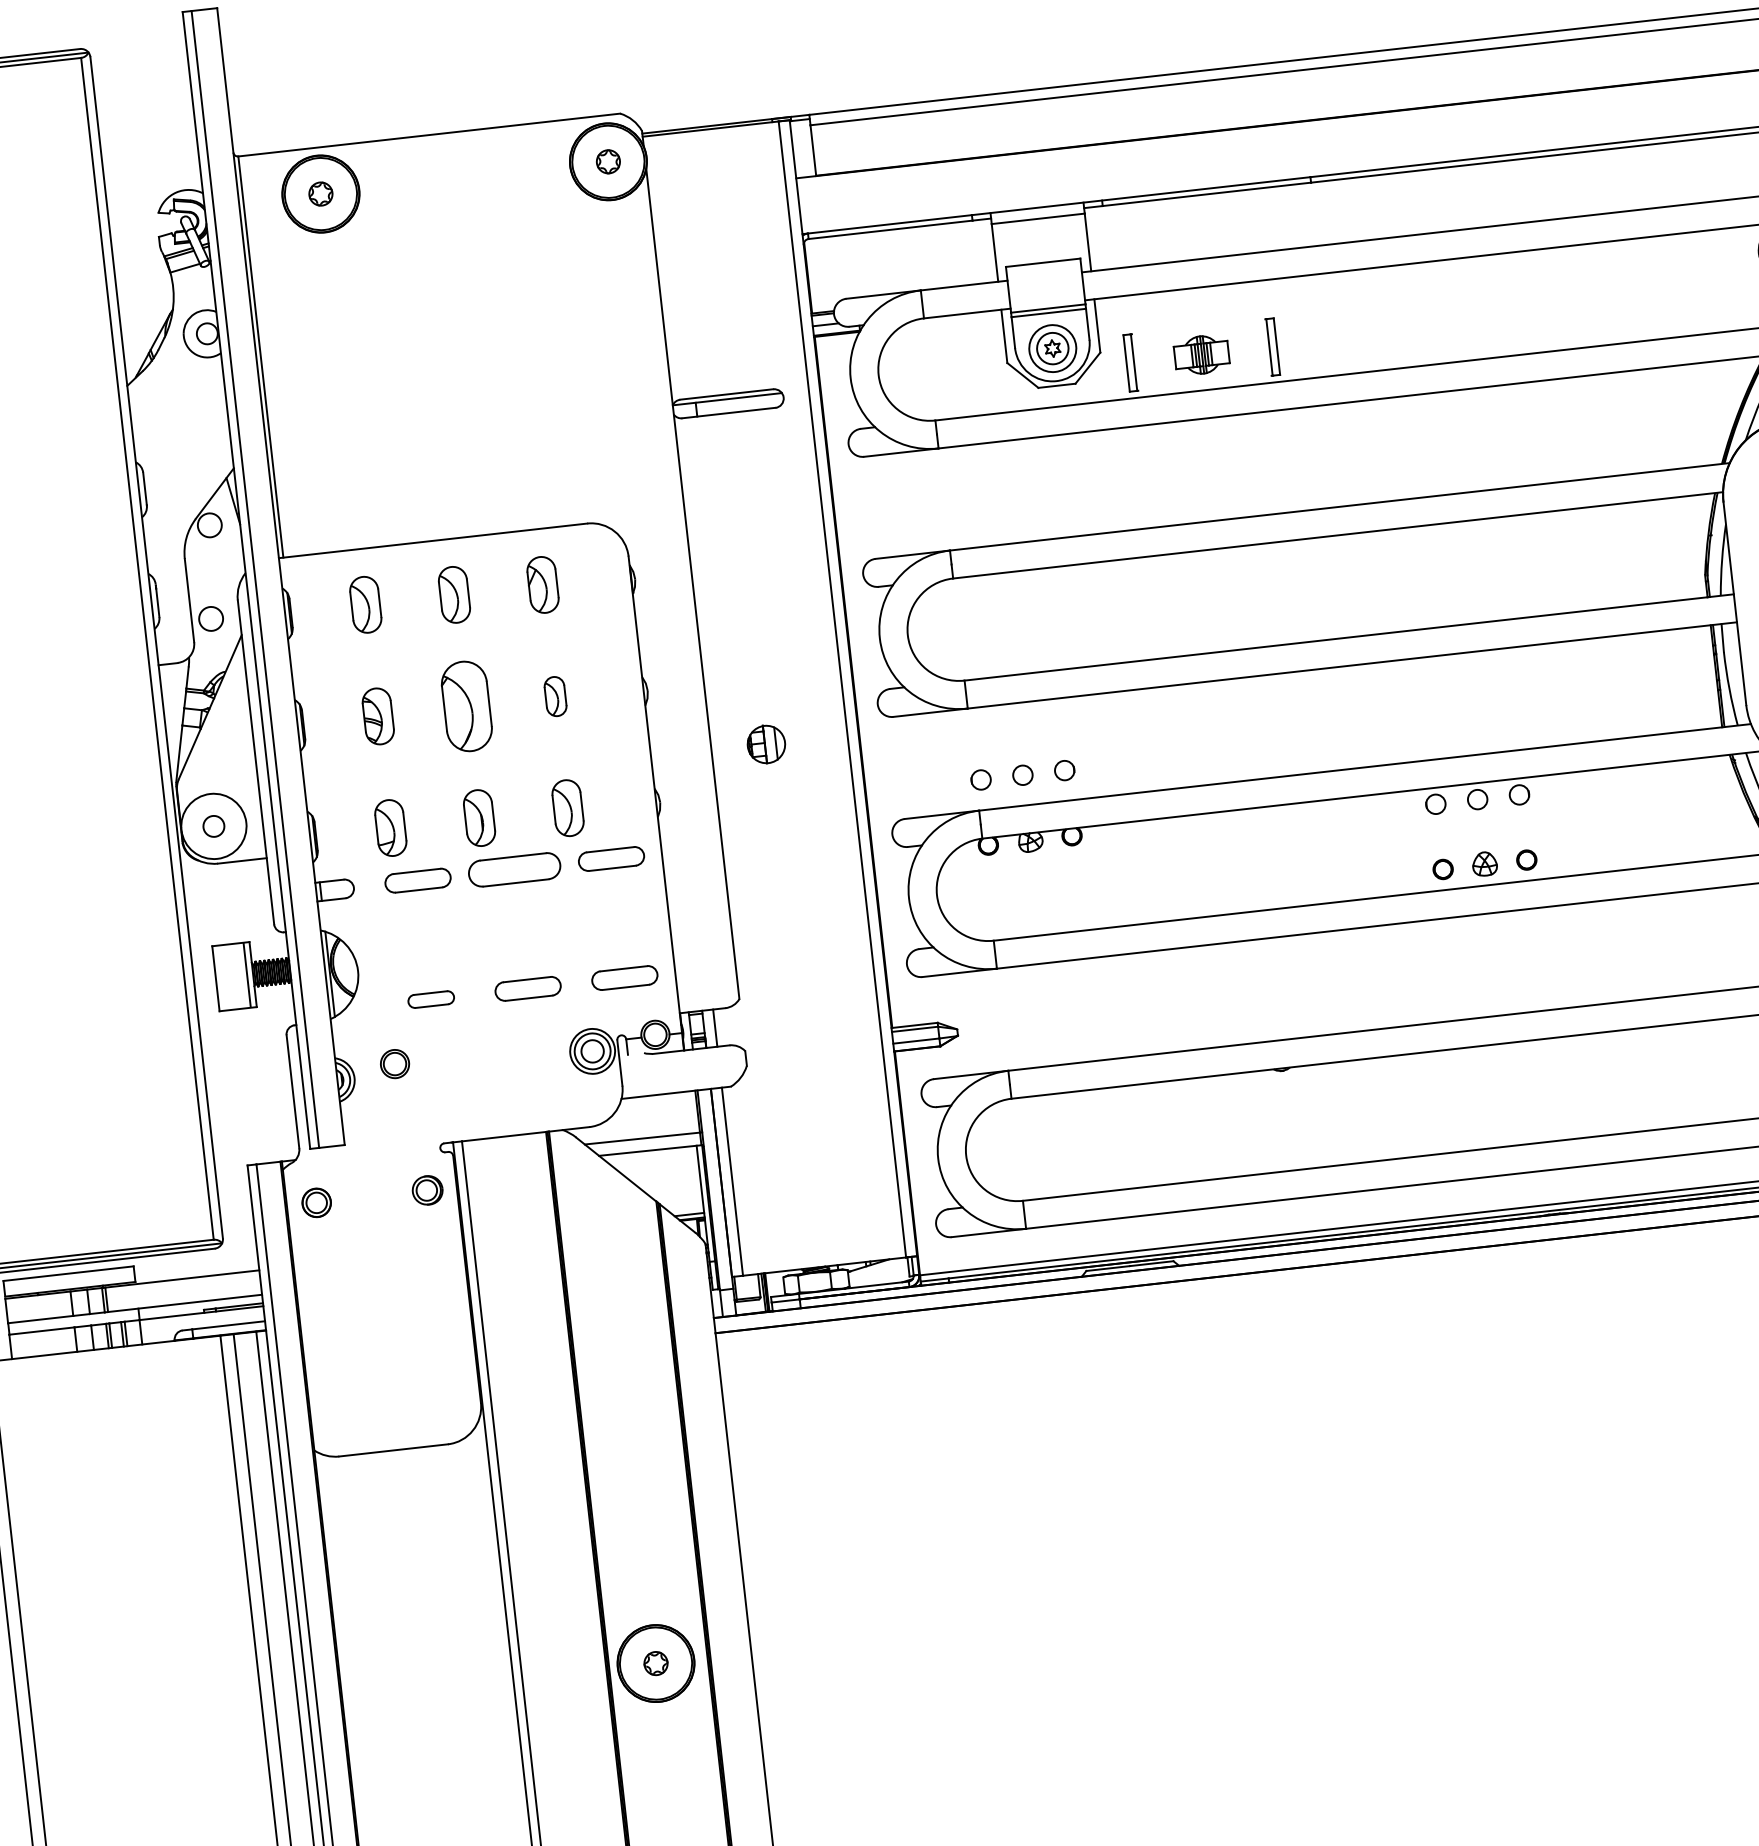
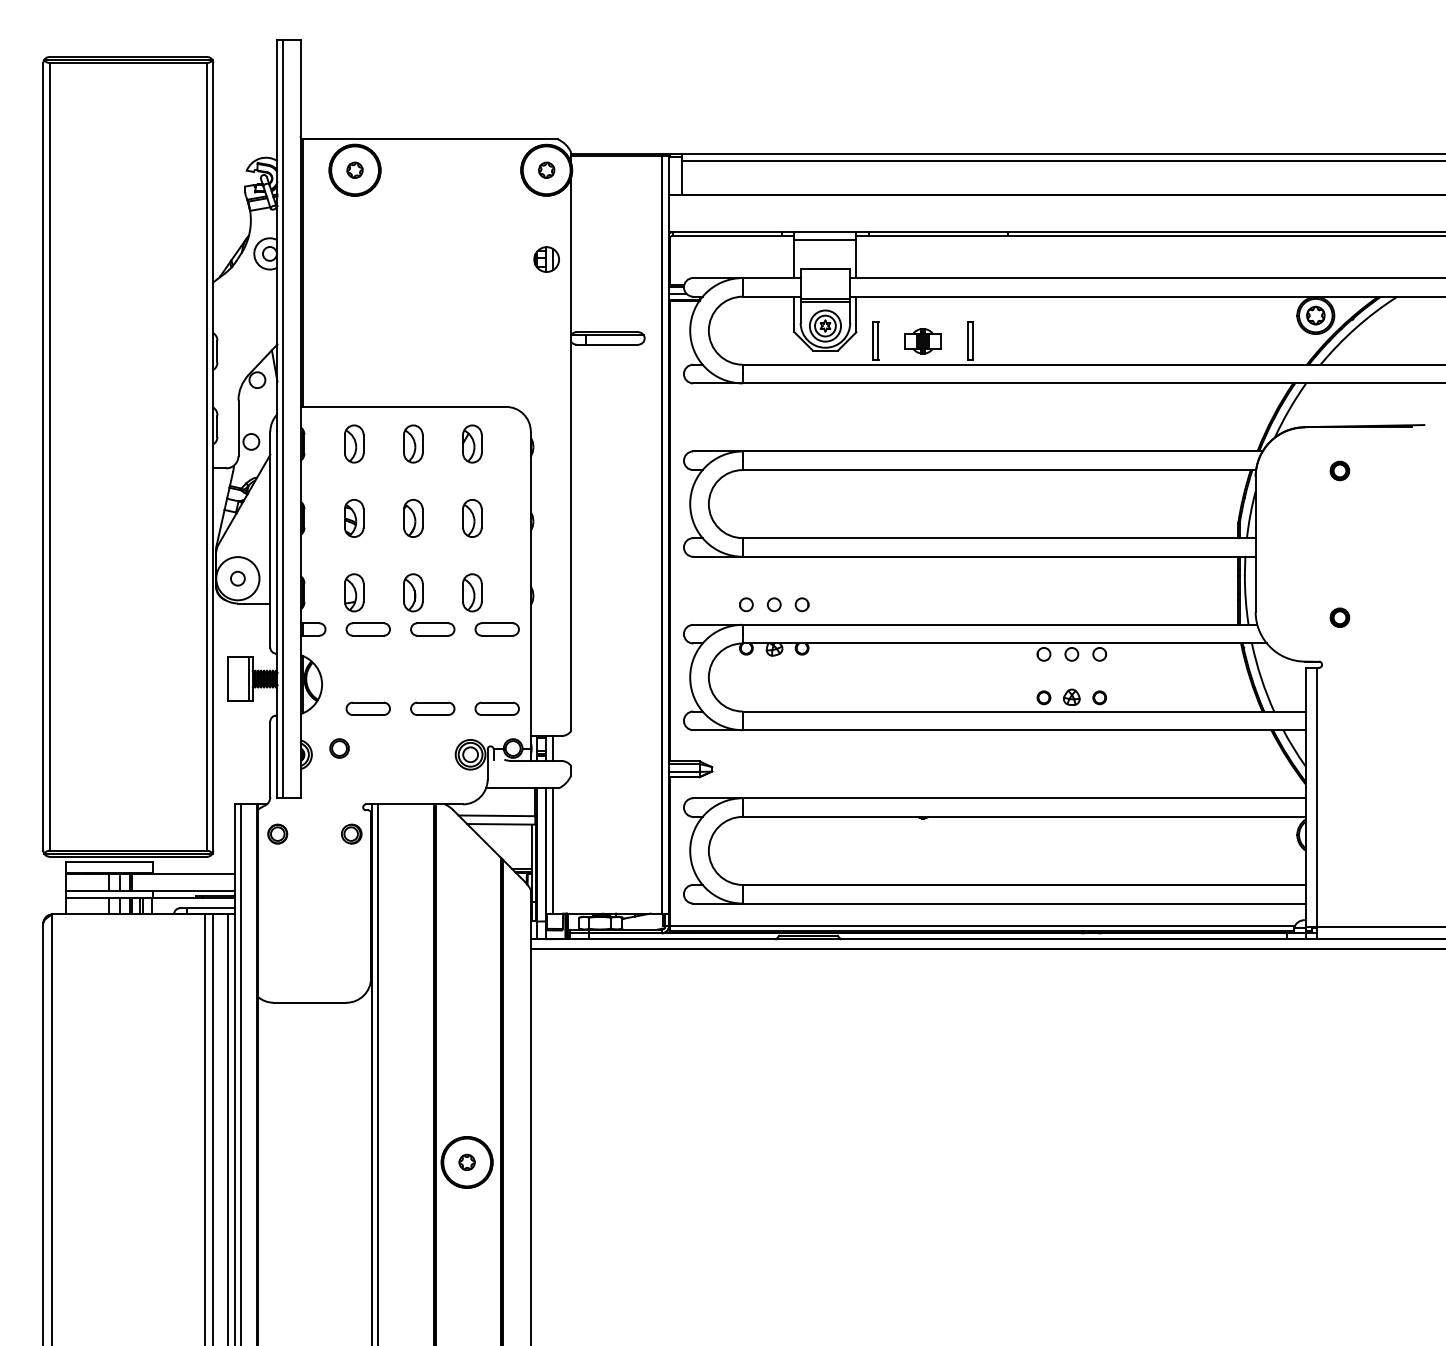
part: (555, 696) -> (472, 518), size x1.43
part: (467, 706) -> (413, 518), size x0.62
part: (766, 744) -> (546, 259), moved
part: (514, 869) -> (432, 629), size x0.71
part: (430, 999) -> (367, 708), size x1.43

